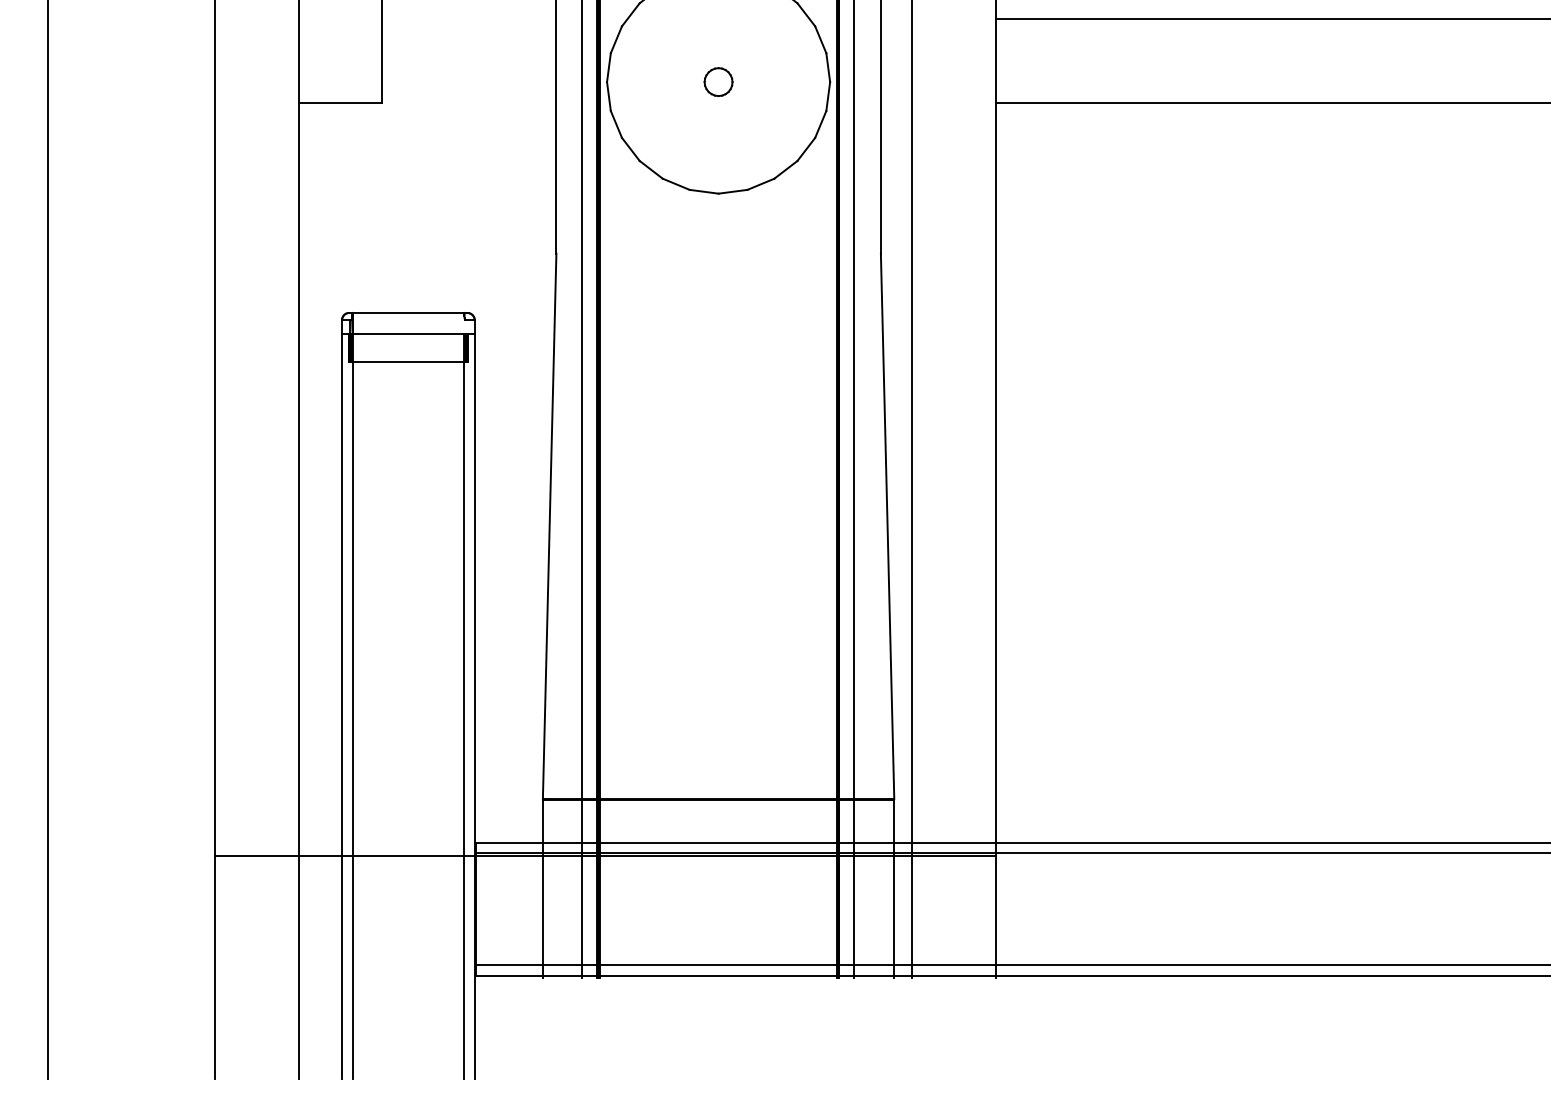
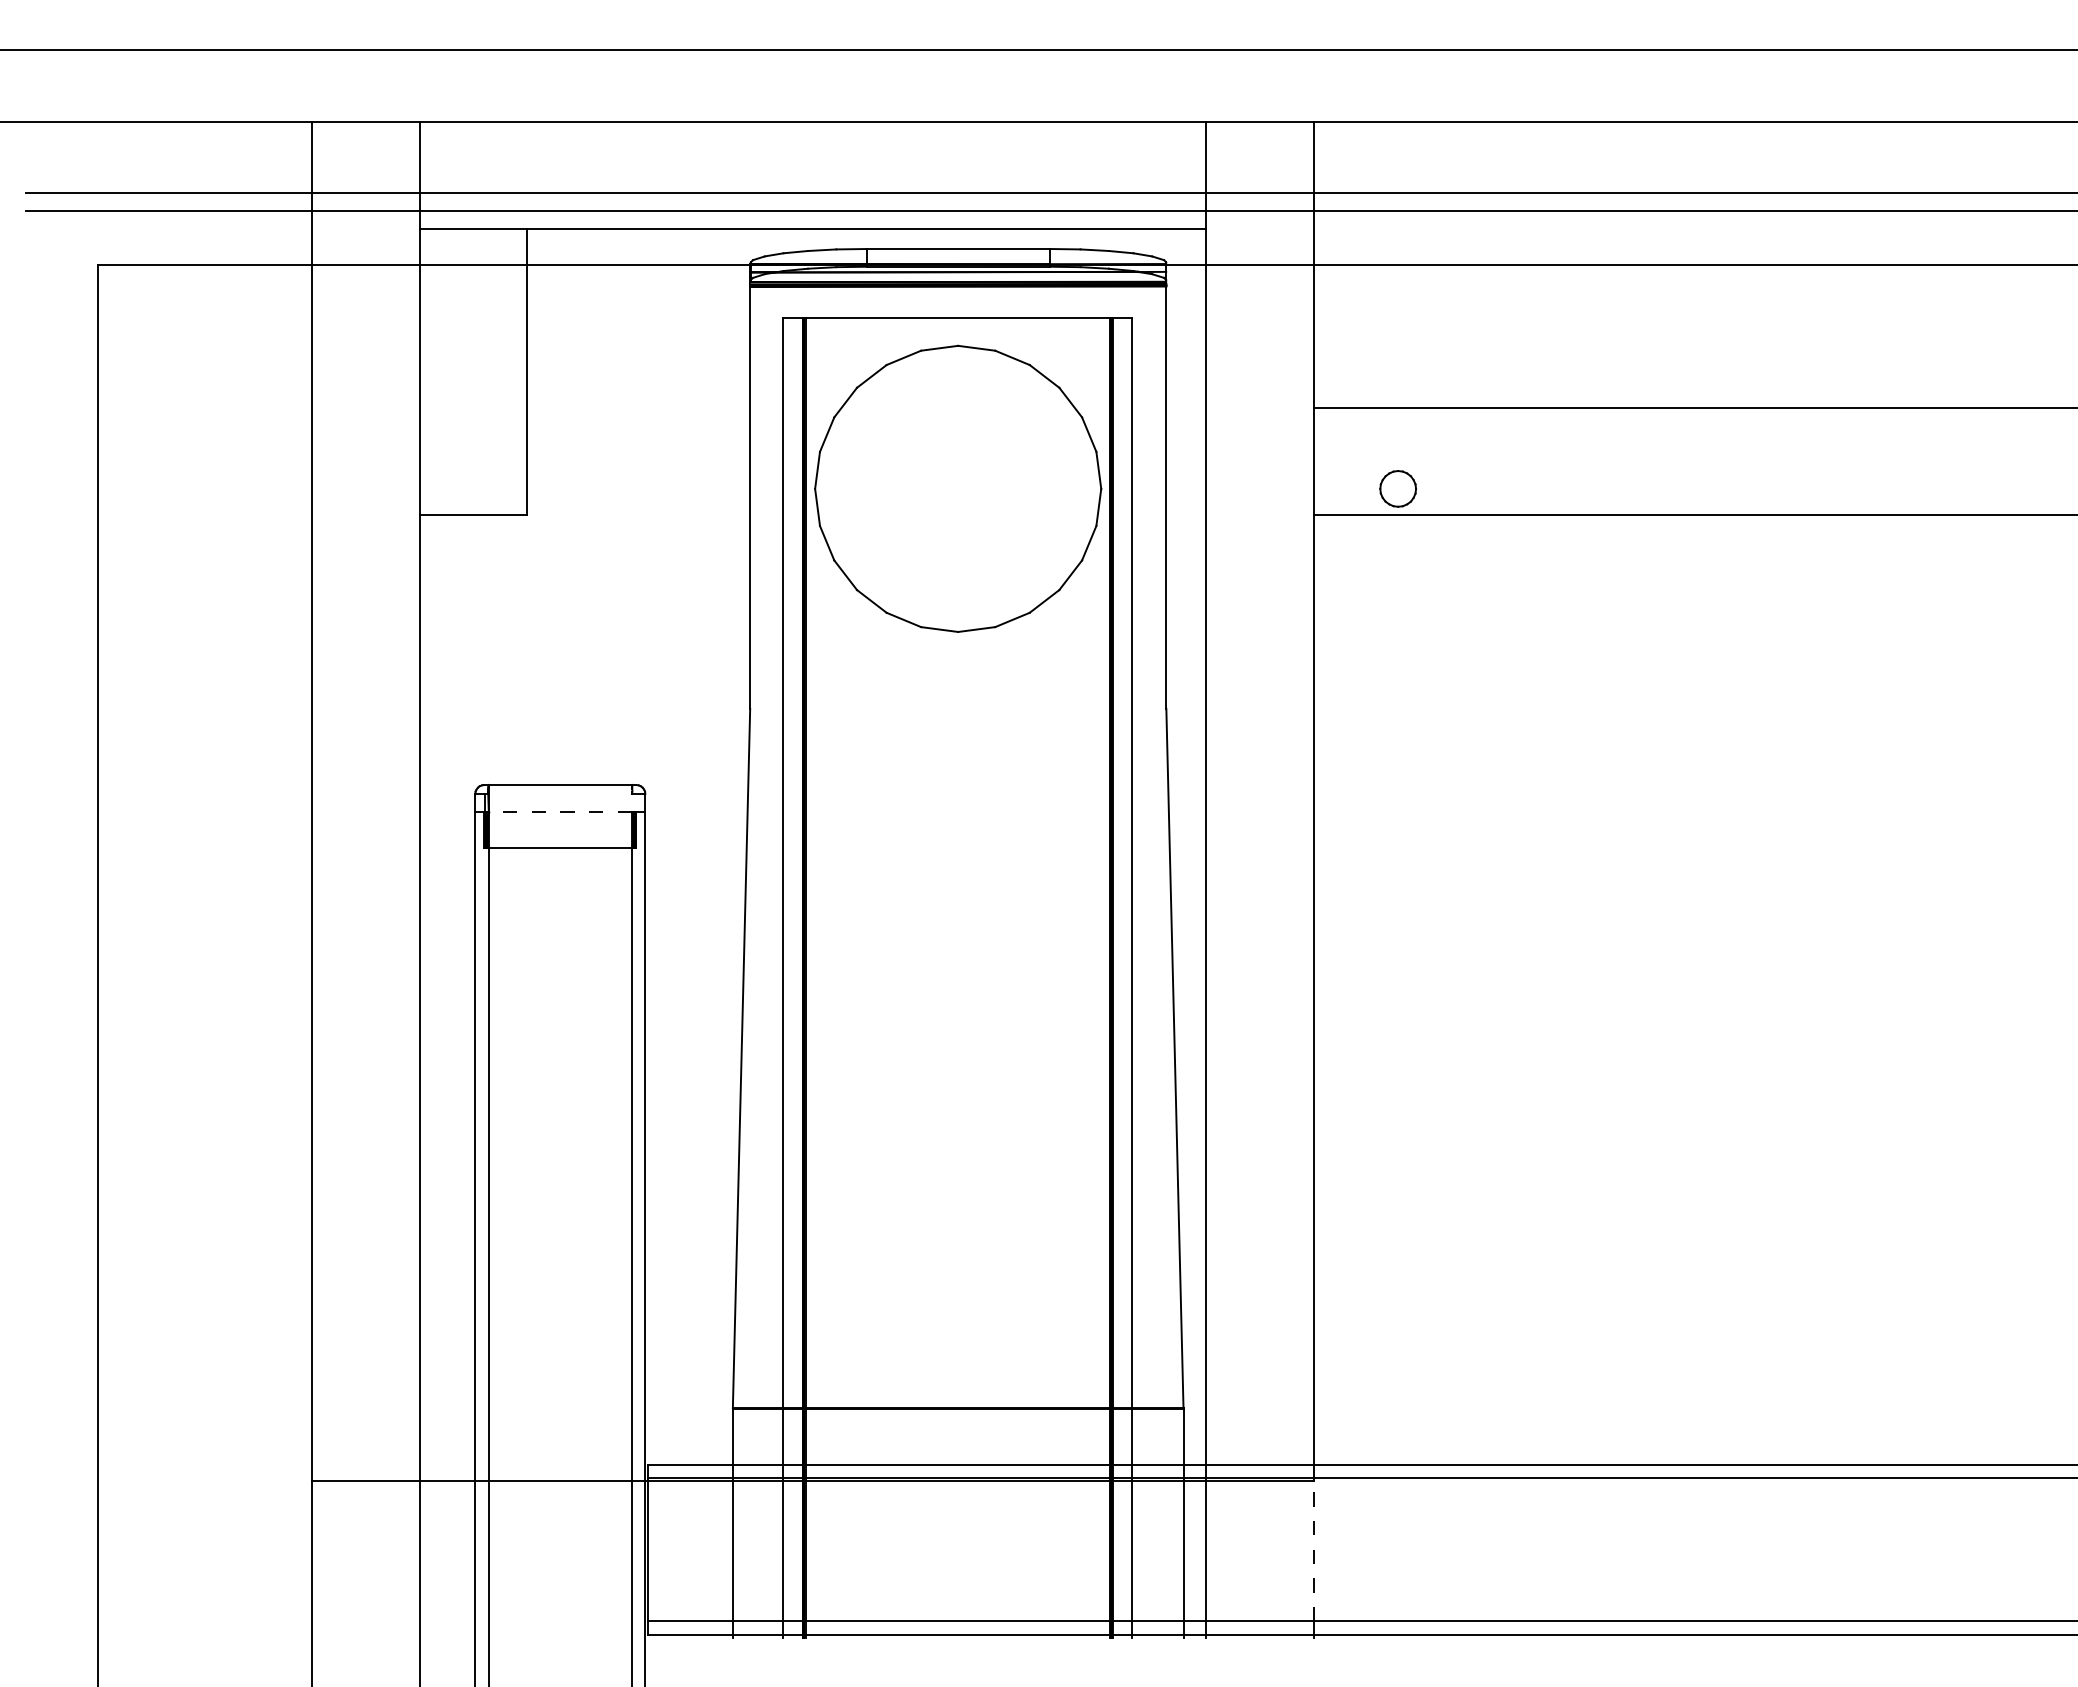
part: (718, 81) -> (1397, 488), moved
line: (408, 333) -> (560, 811), solid -> dashed
line: (995, 909) -> (1313, 1550), solid -> dashed

